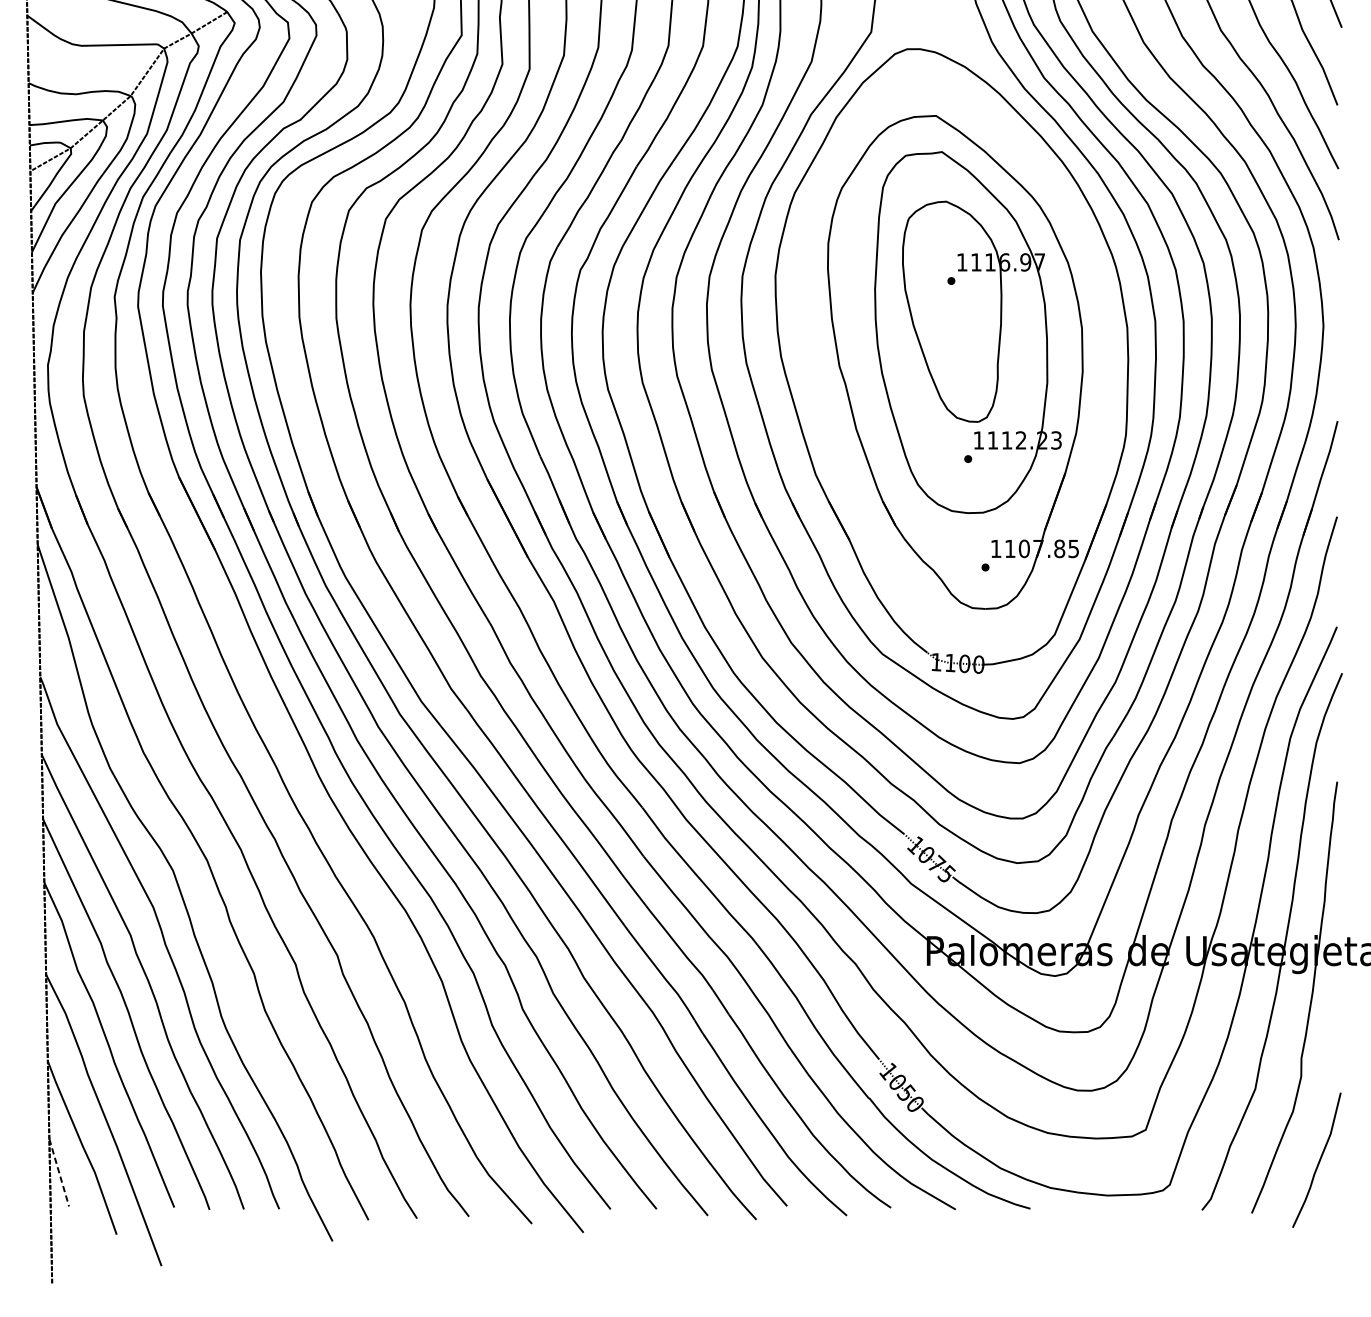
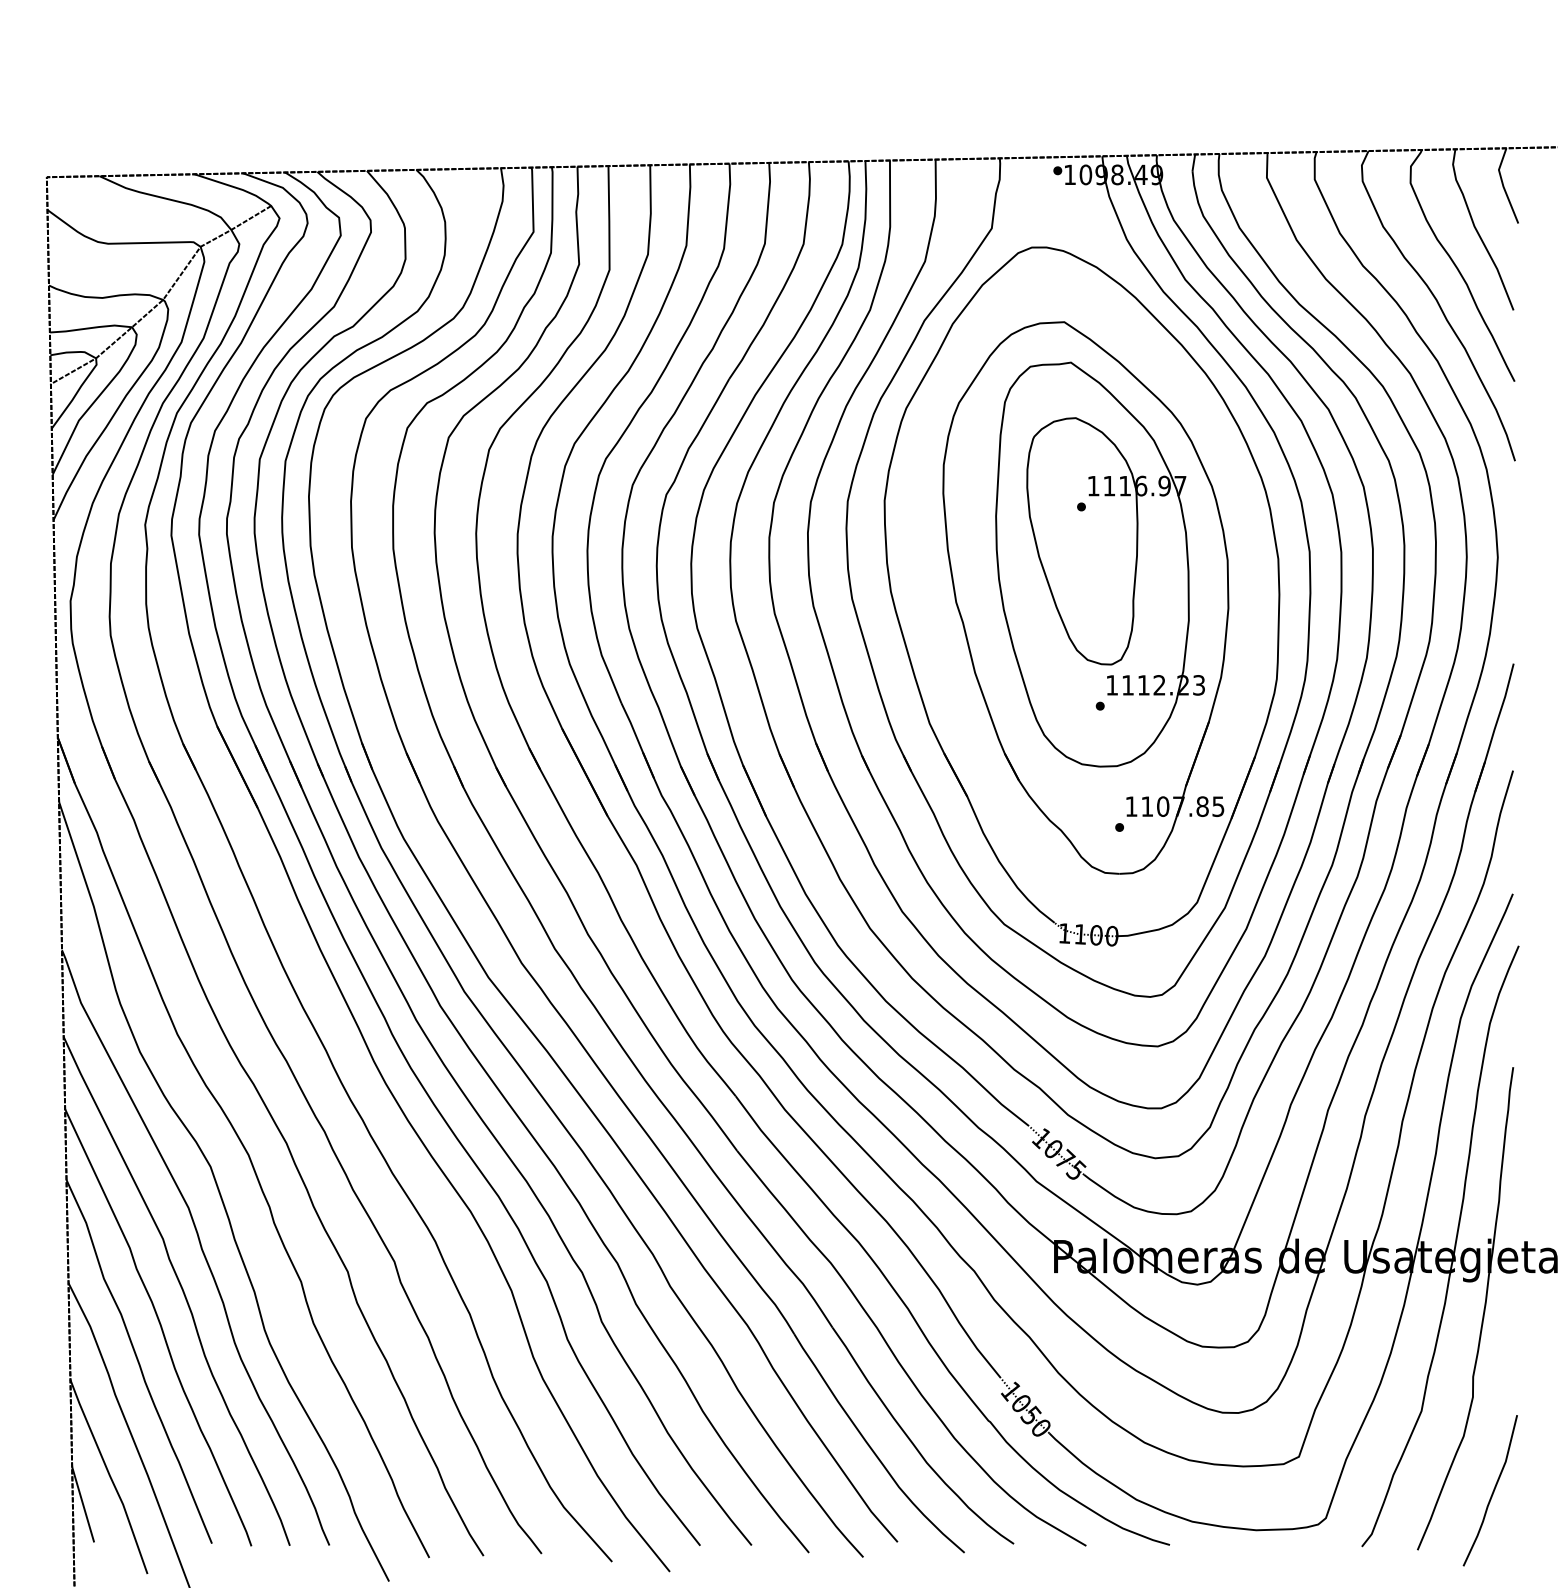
line: (59, 1173) -> (83, 1505), dashed -> solid

